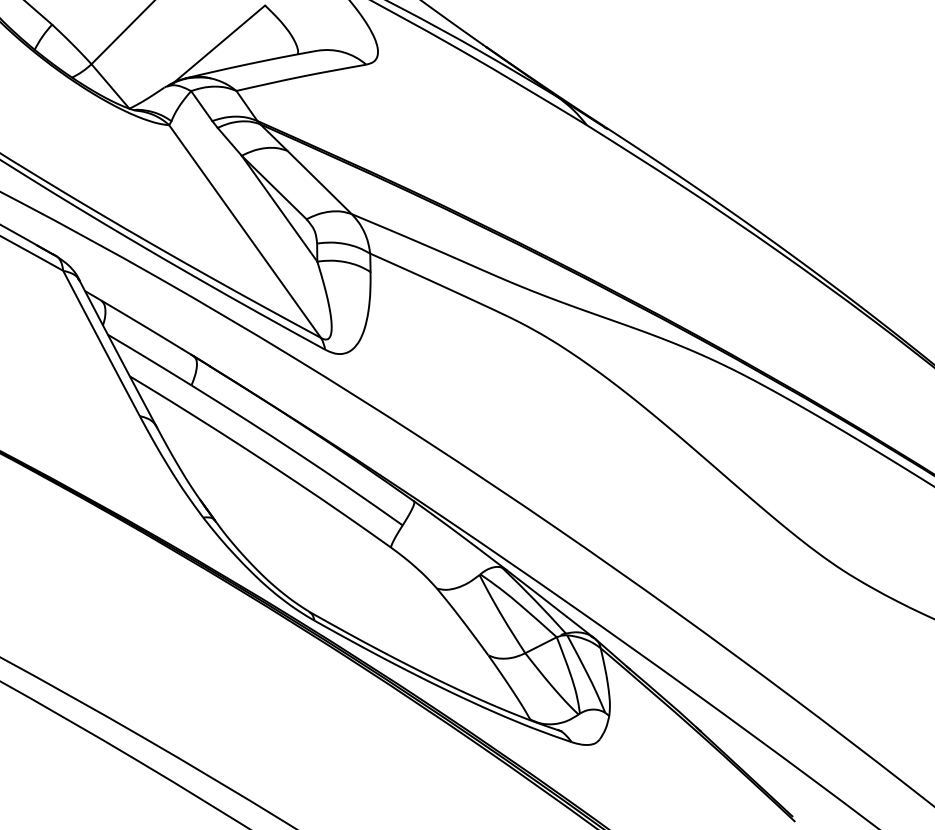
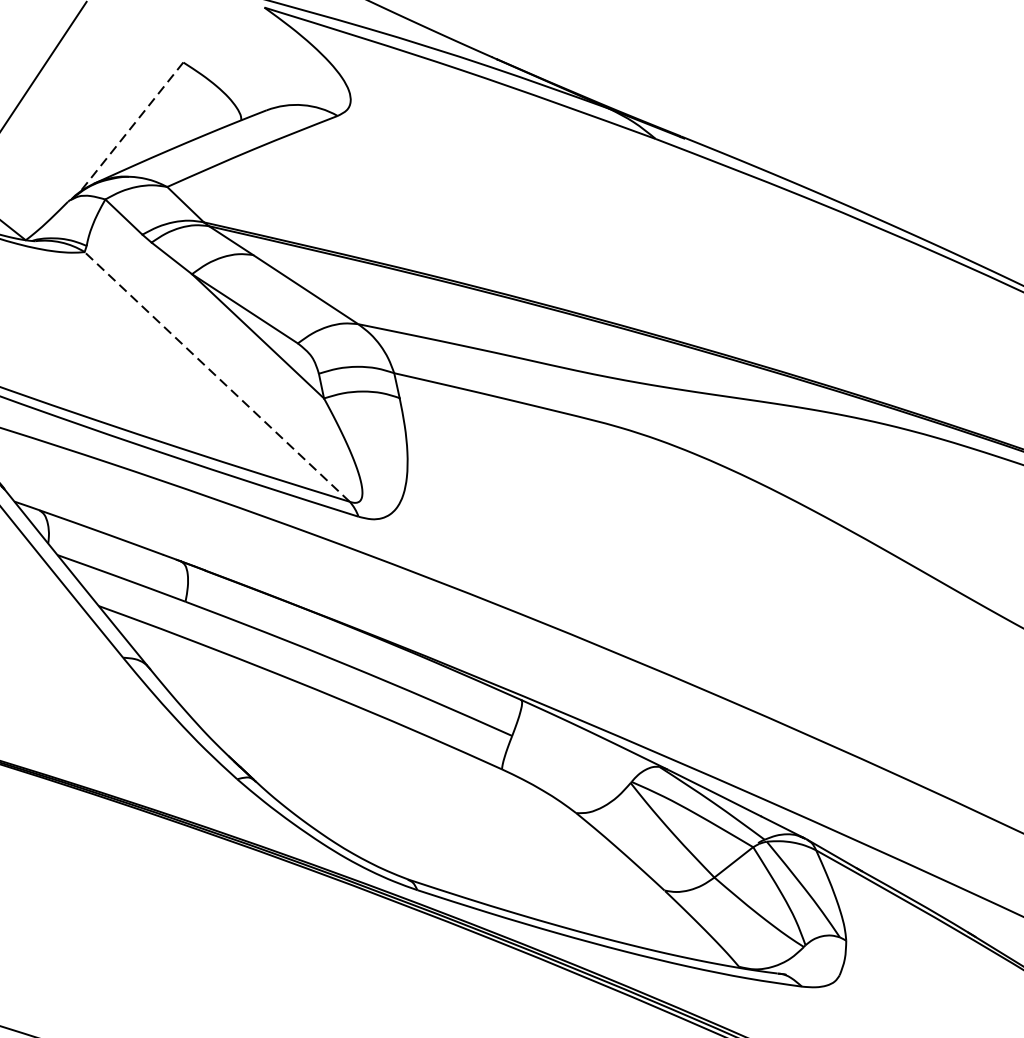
line: (218, 44) -> (130, 128), solid -> dashed
line: (245, 231) -> (217, 376), solid -> dashed

